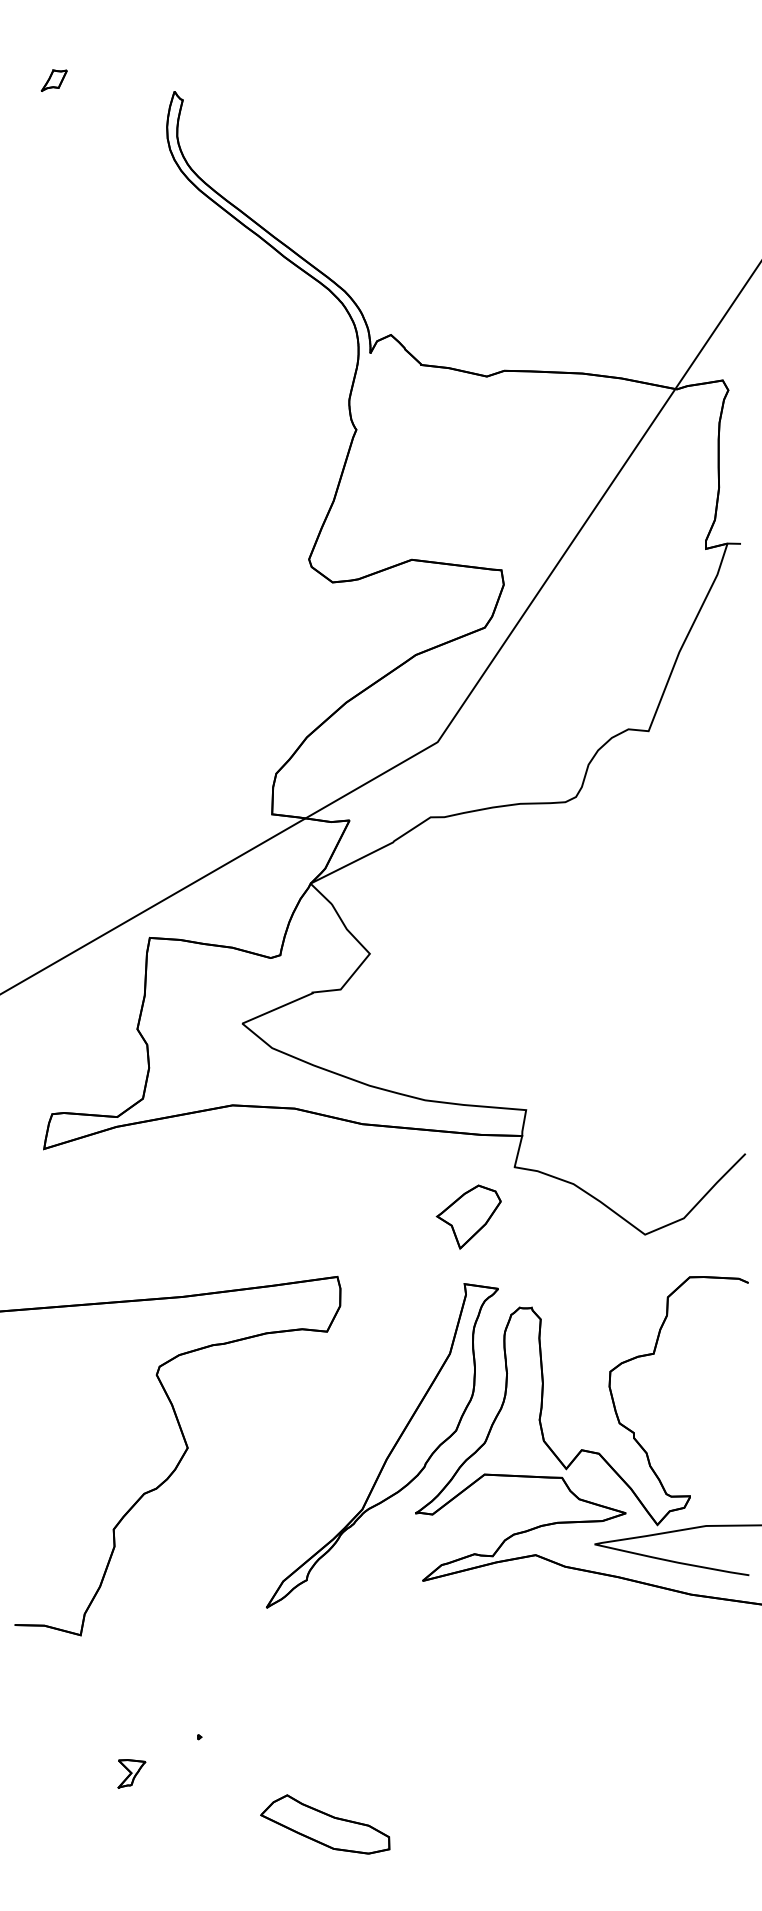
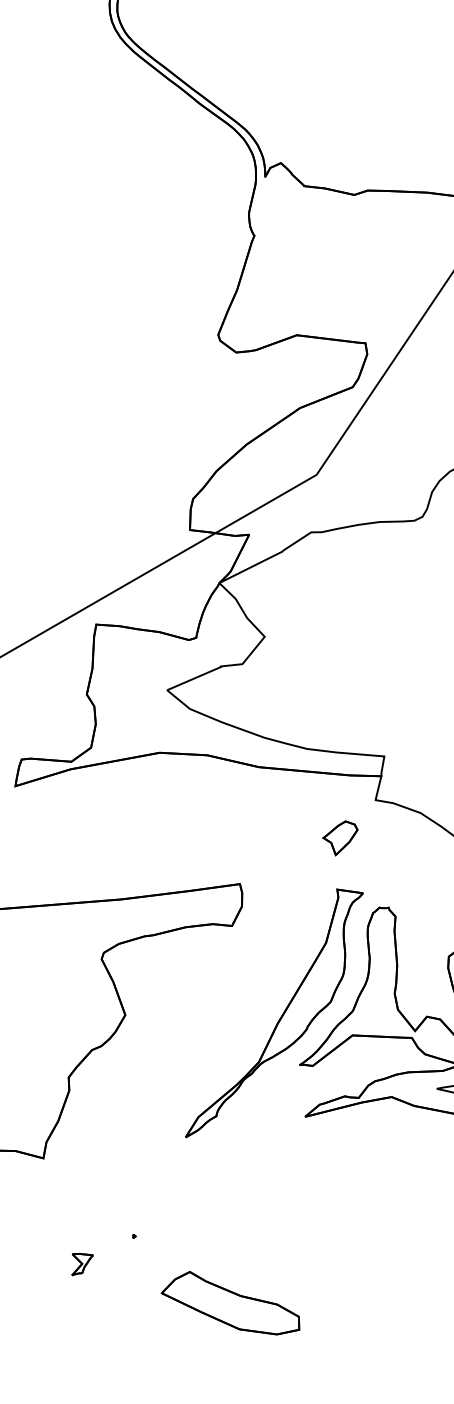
part: (468, 1216) -> (340, 837), size x0.7
part: (325, 1824) -> (230, 1303), size x1.4

